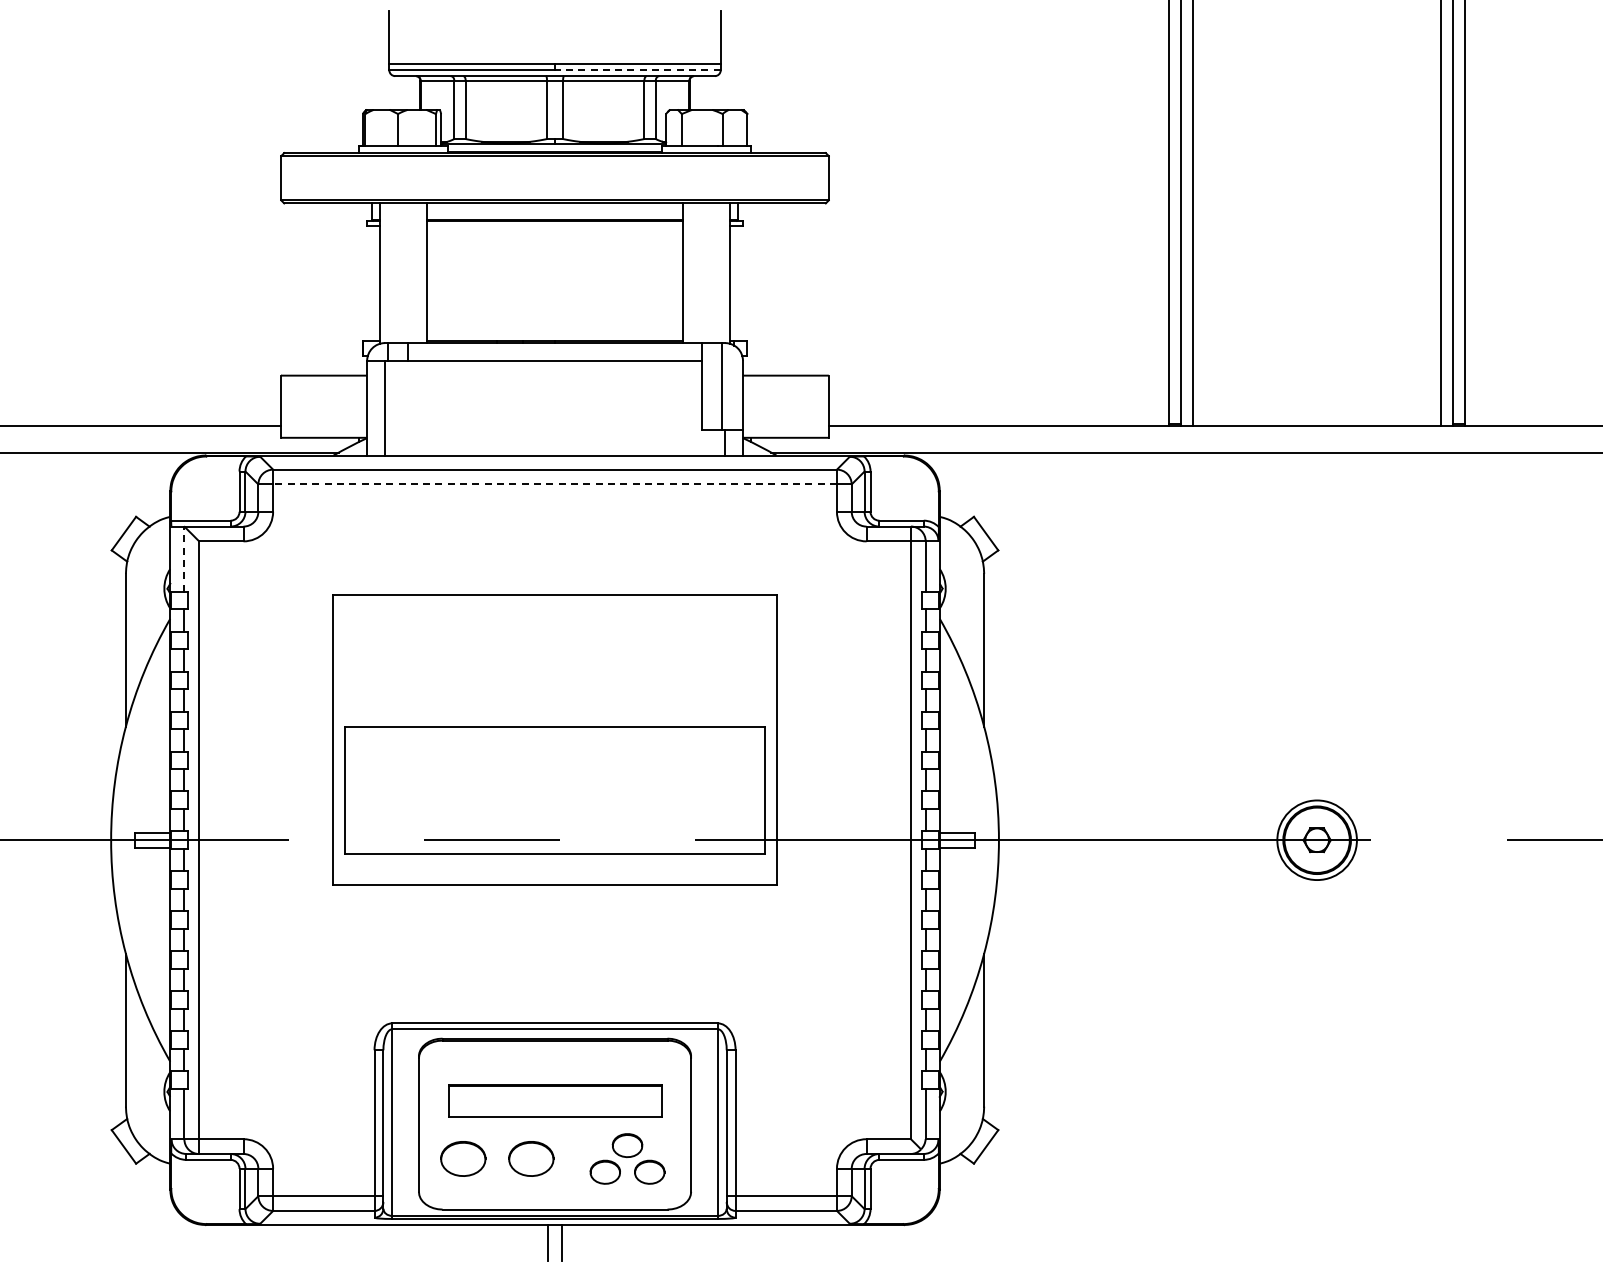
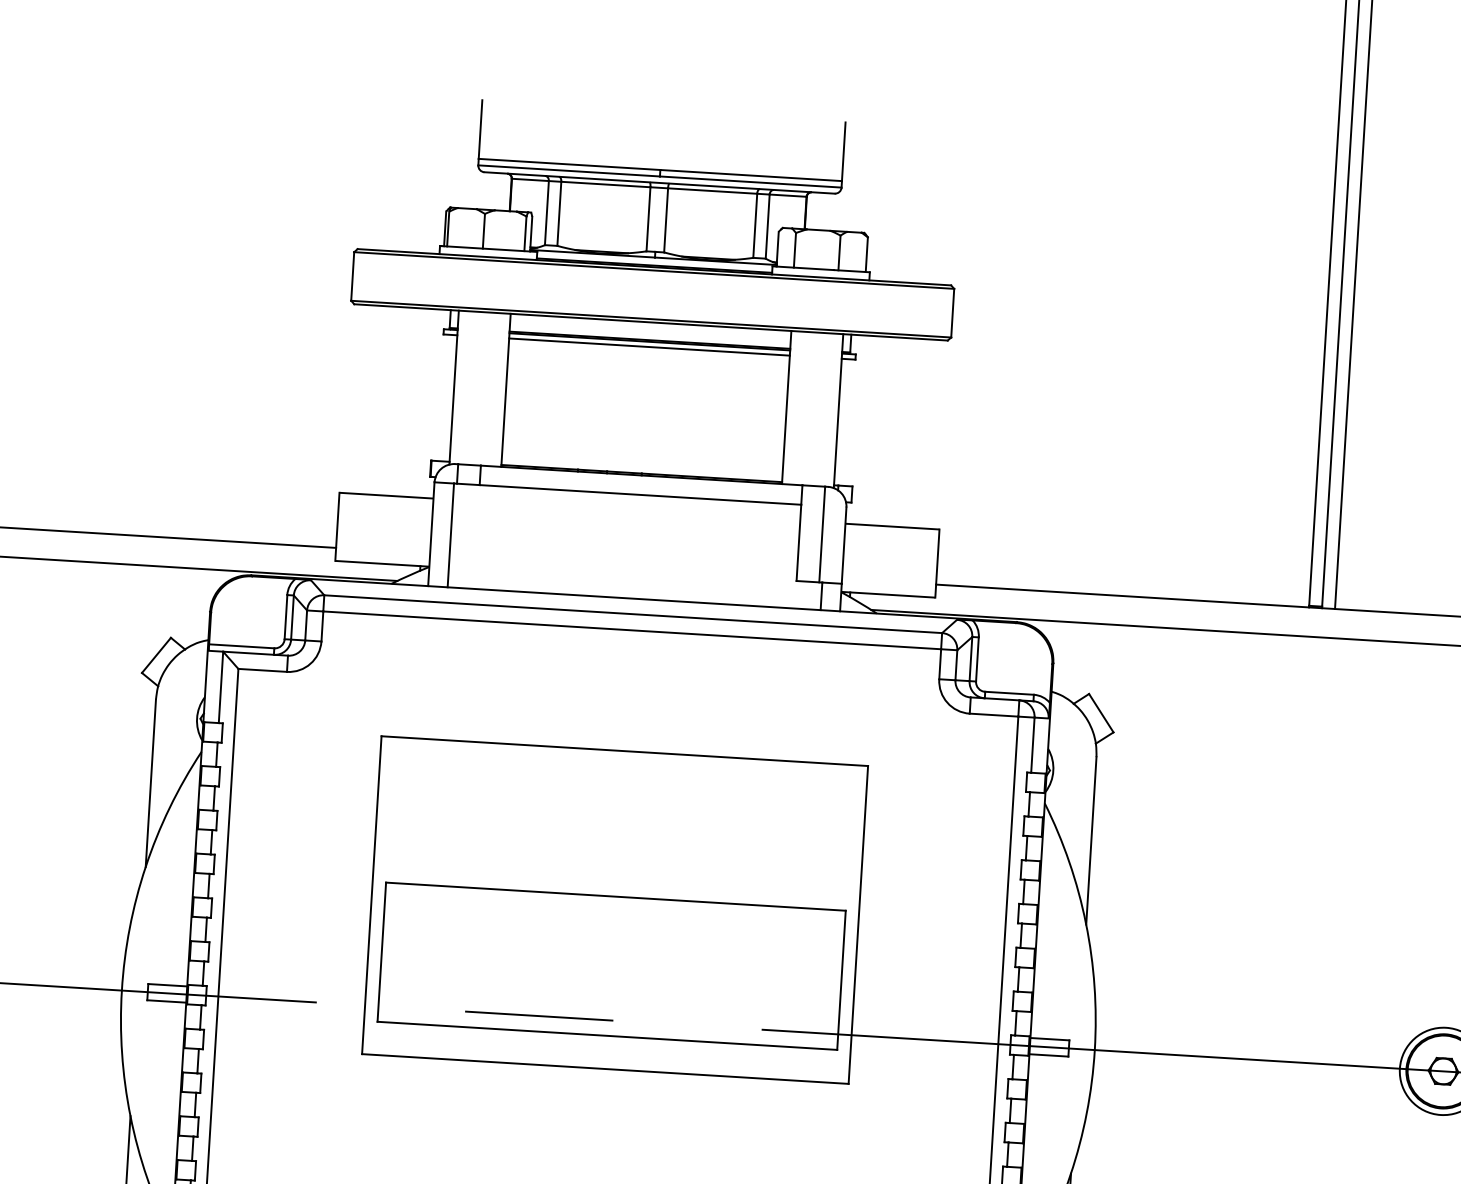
line: (637, 70) -> (750, 182), dashed -> solid
line: (554, 225) -> (648, 346), added
line: (555, 484) -> (632, 630), dashed -> solid
line: (184, 559) -> (221, 687), dashed -> solid

